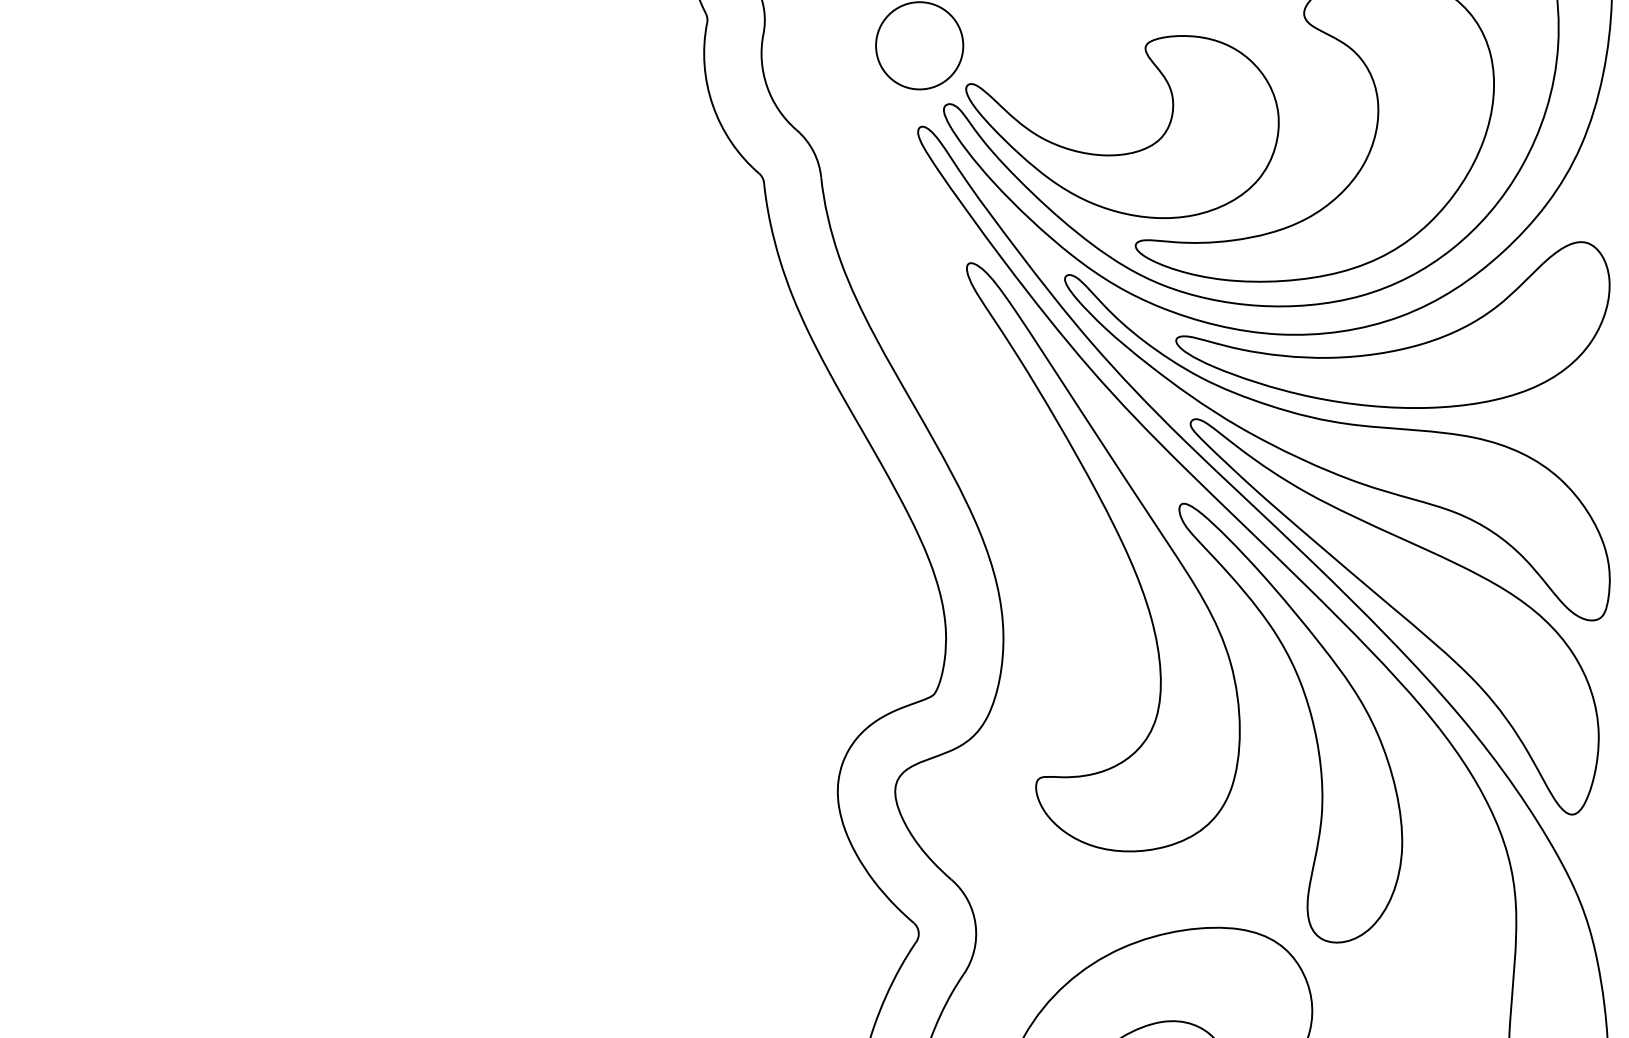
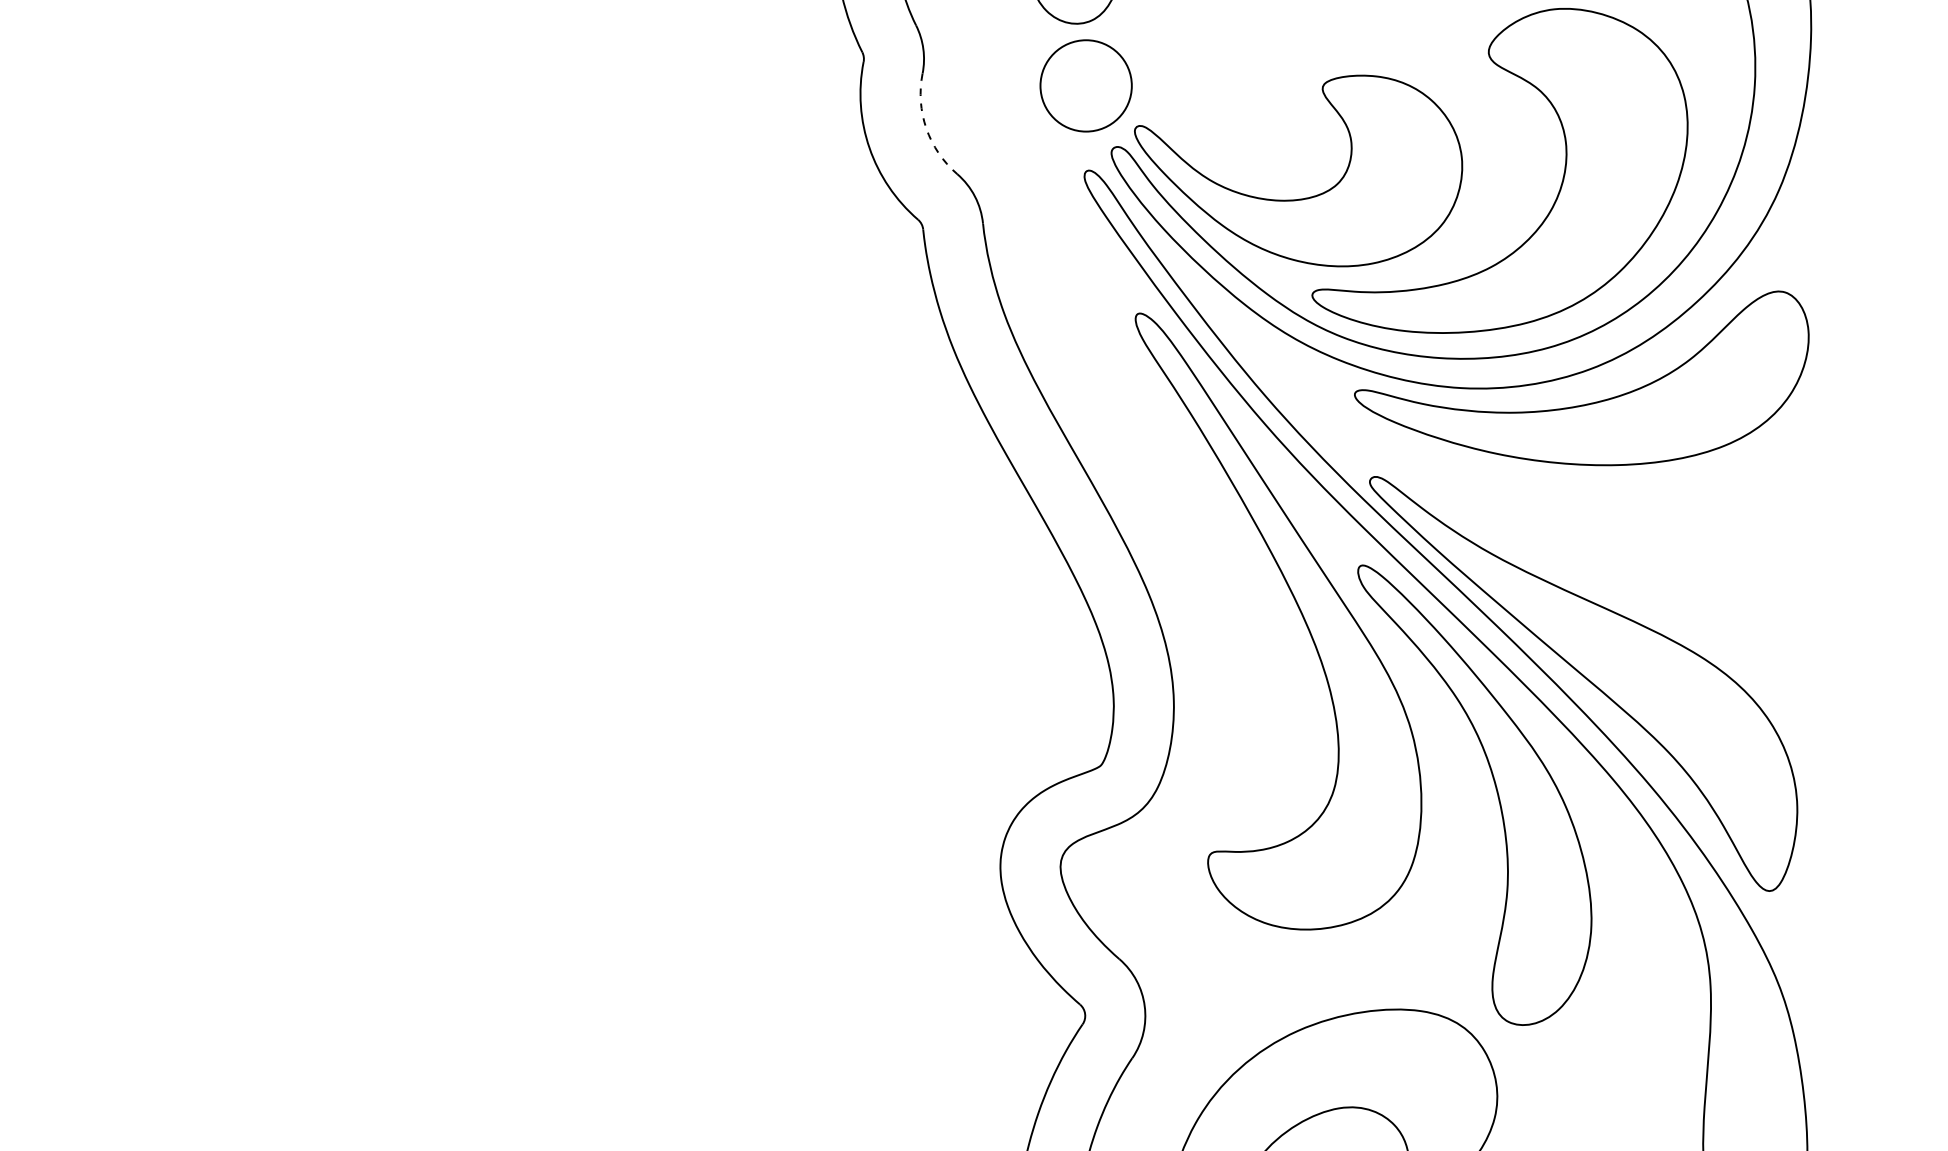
arc: (767, 86) -> (926, 128), solid -> dashed
part: (1337, 447) -> (1523, 506), removed

